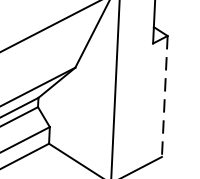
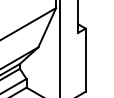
line: (164, 97) -> (85, 60), dashed -> solid

